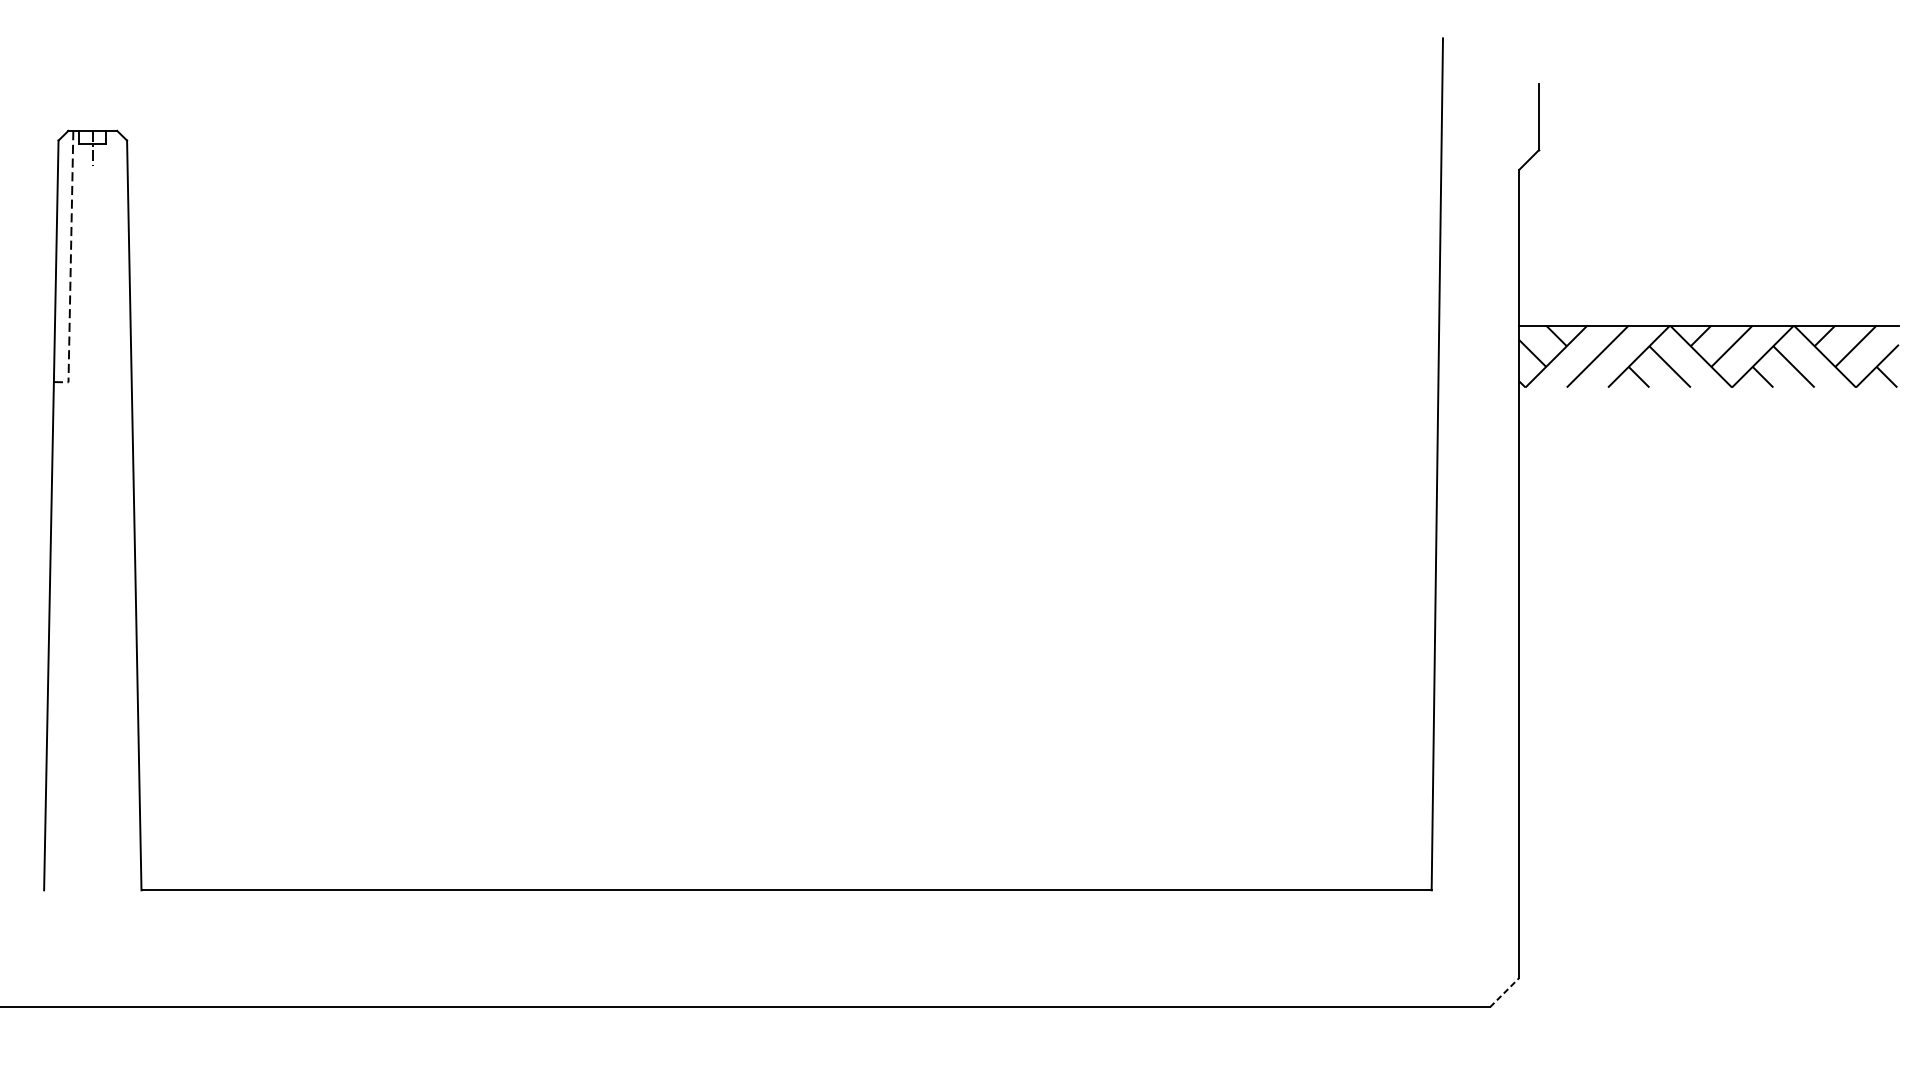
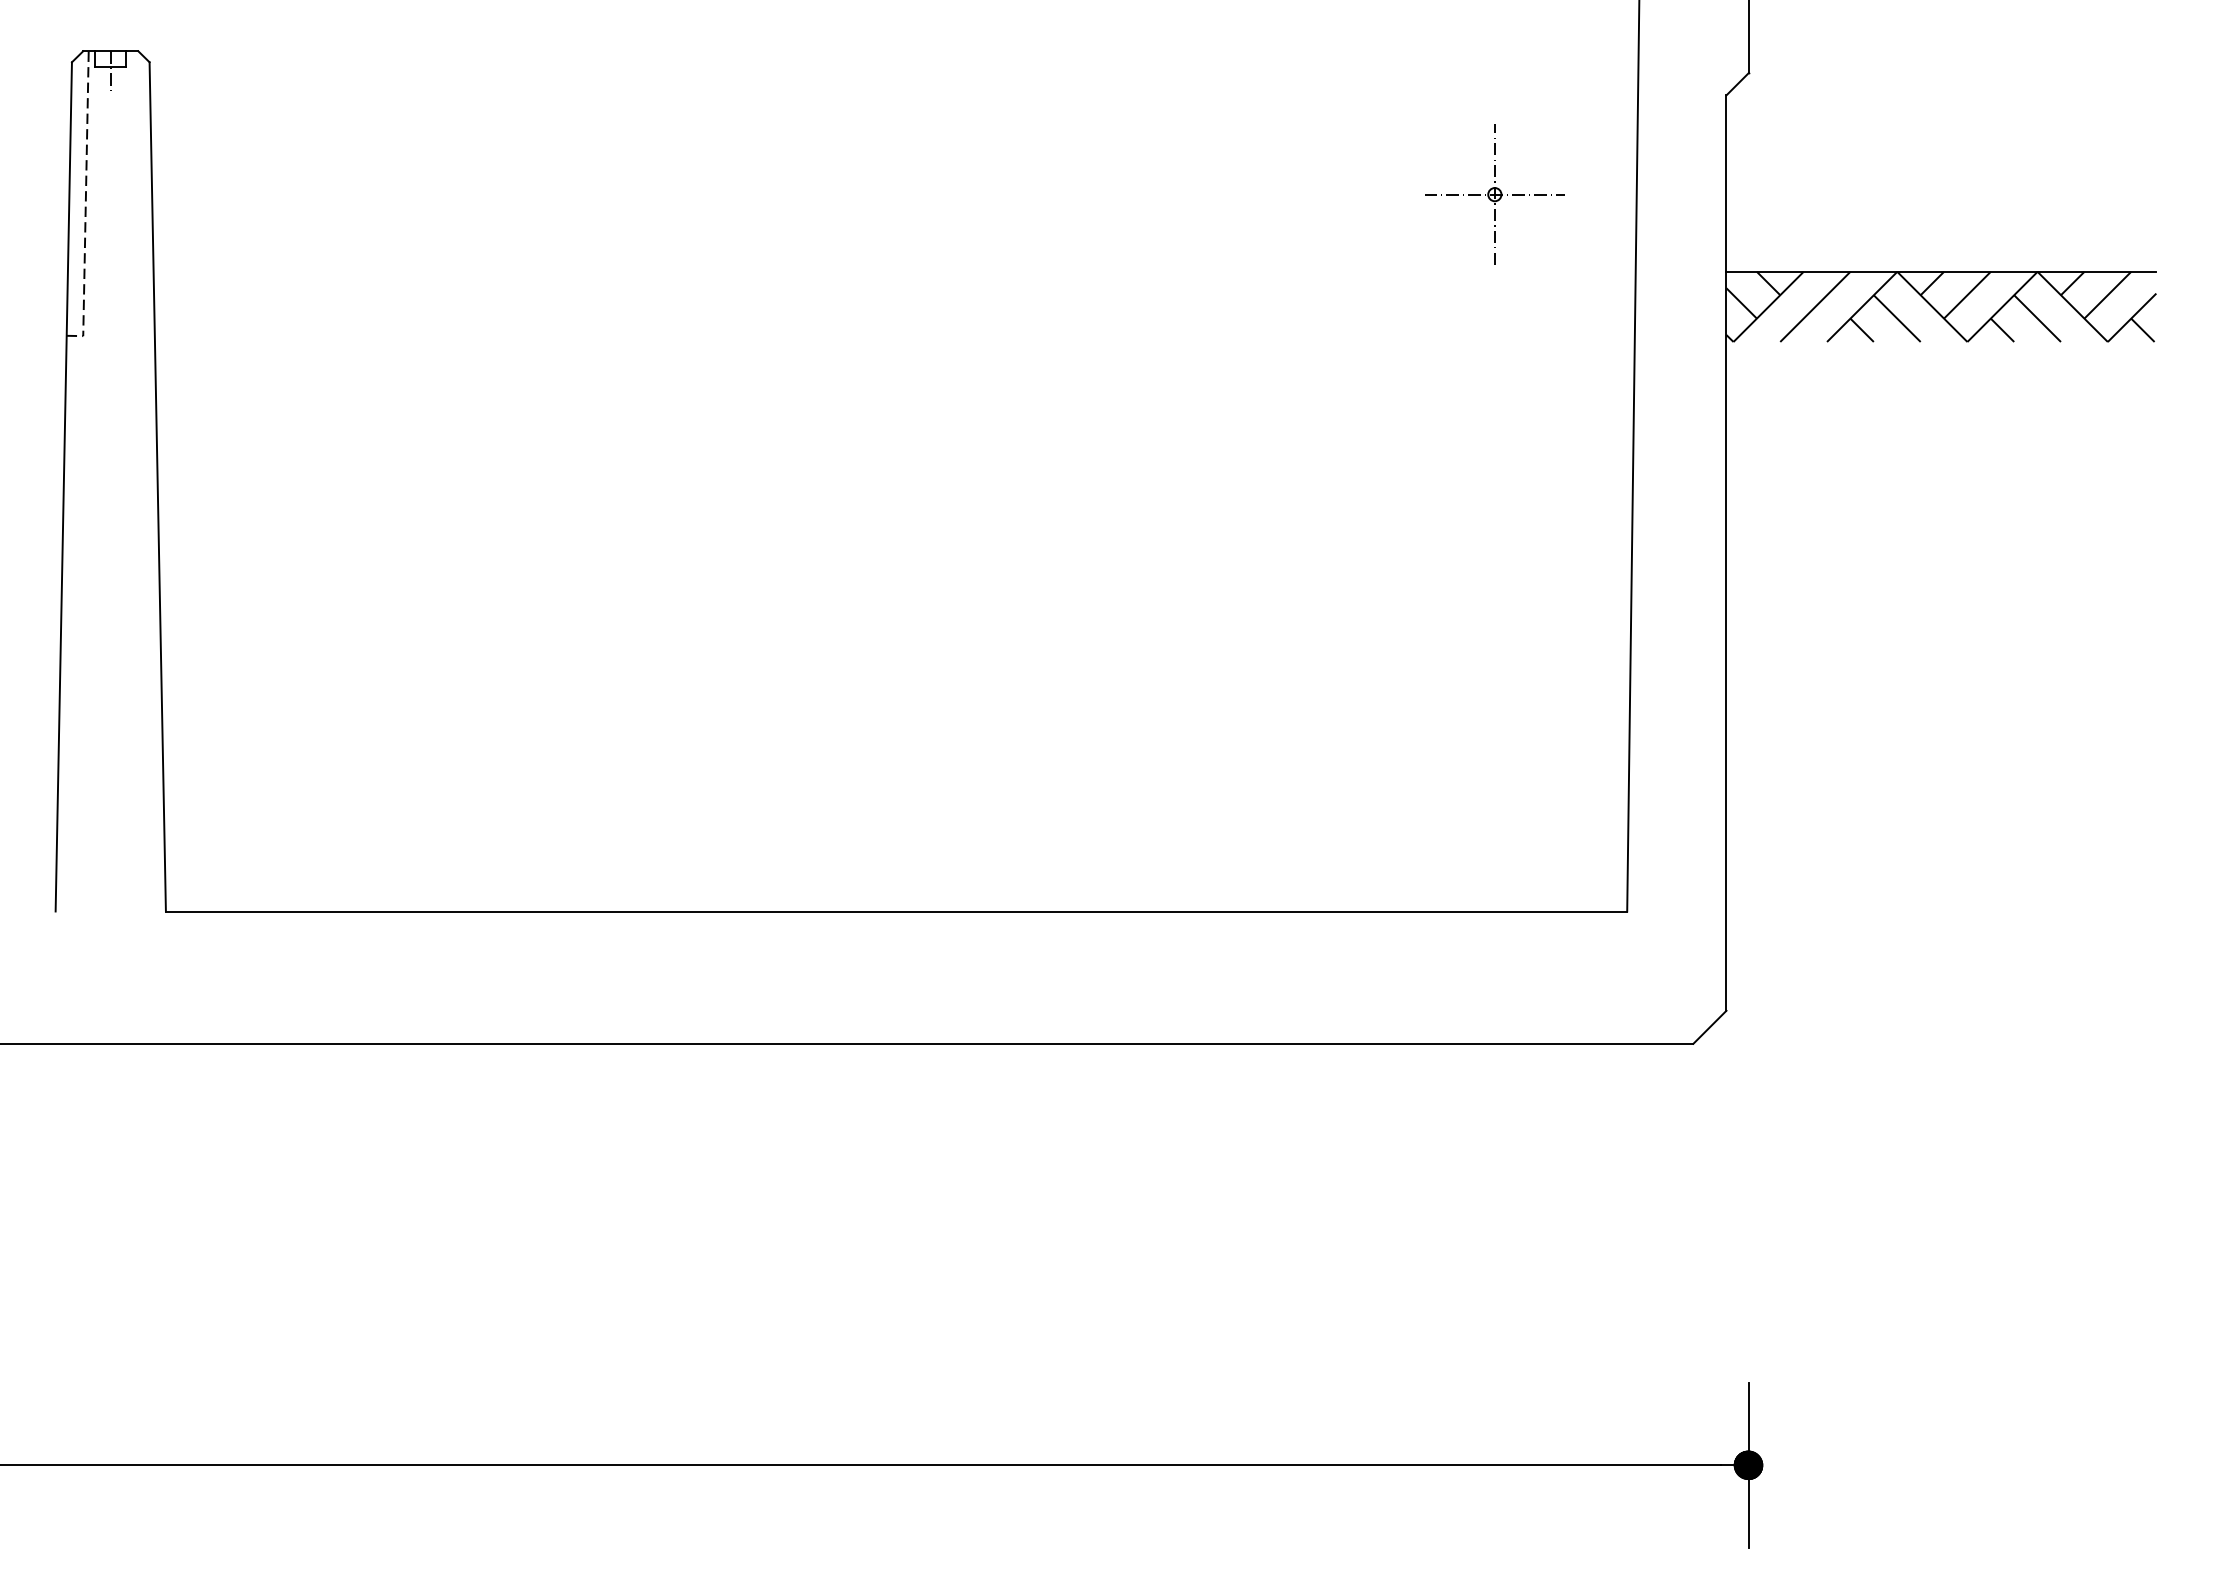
part: (1314, 257) -> (1494, 194), added
line: (1505, 991) -> (1710, 1026), dashed -> solid

